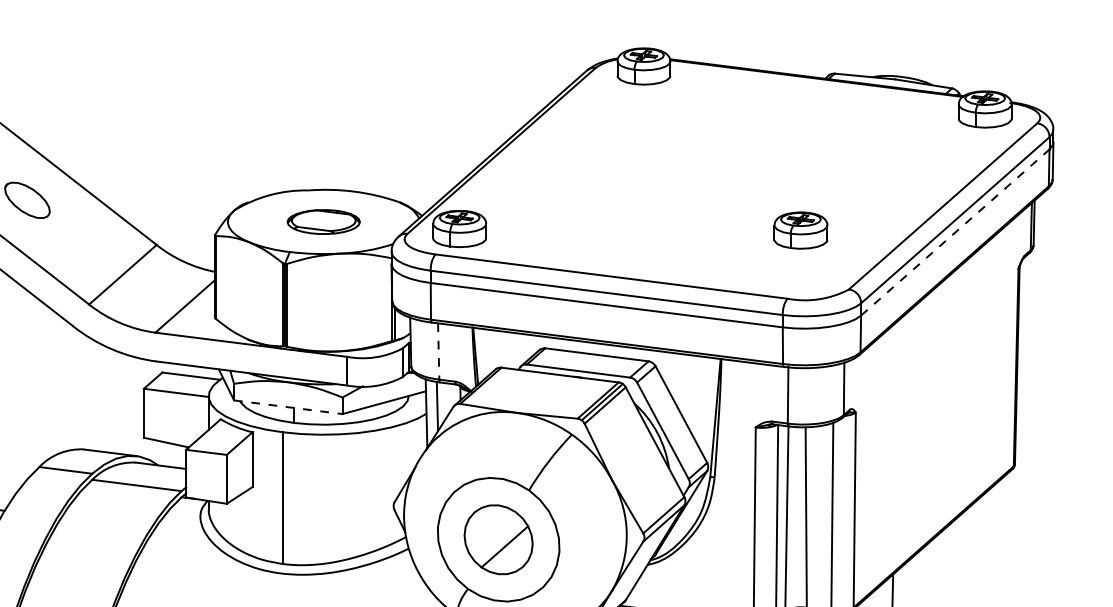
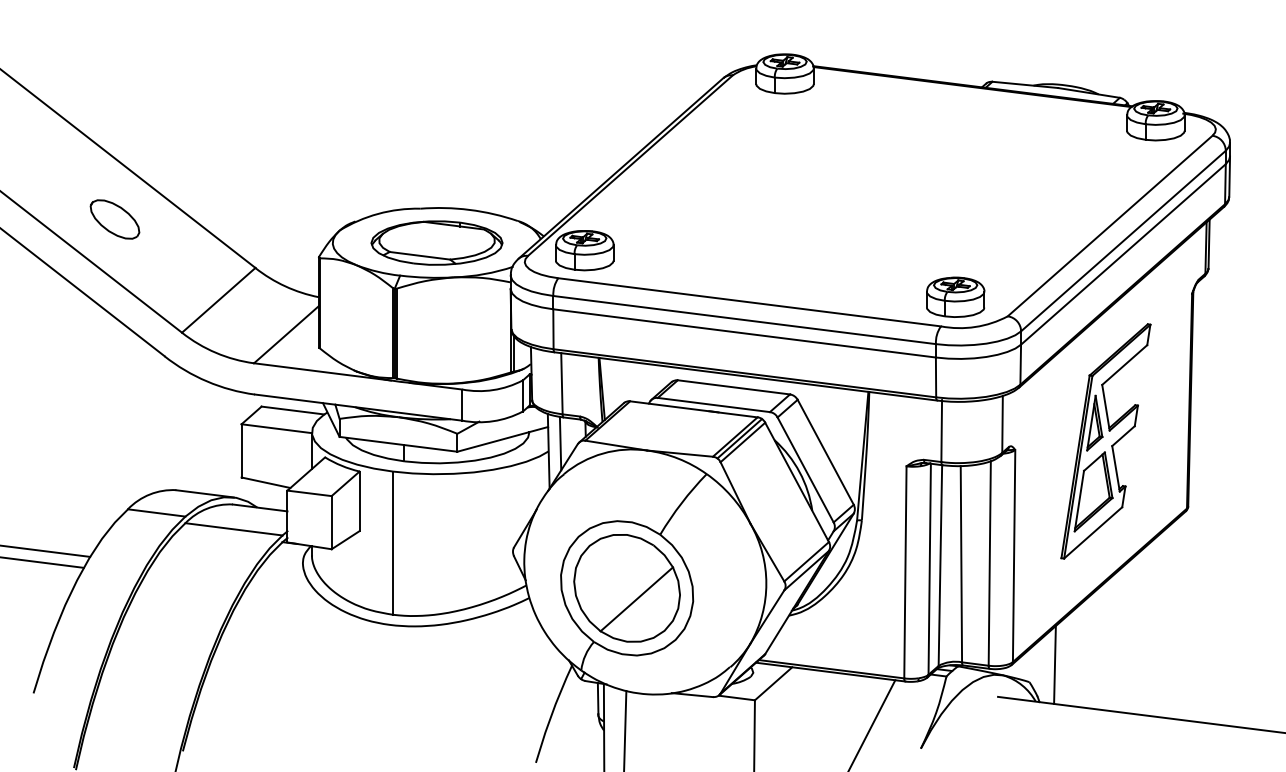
part: (323, 221) -> (436, 242), size x1.67
part: (800, 229) -> (955, 296), moved
line: (955, 232) -> (1123, 254), dashed -> solid
line: (438, 351) -> (561, 383), dashed -> solid
part: (938, 404) -> (1105, 441), added
line: (288, 407) -> (398, 444), dashed -> solid
part: (498, 539) -> (626, 588), size x1.43

